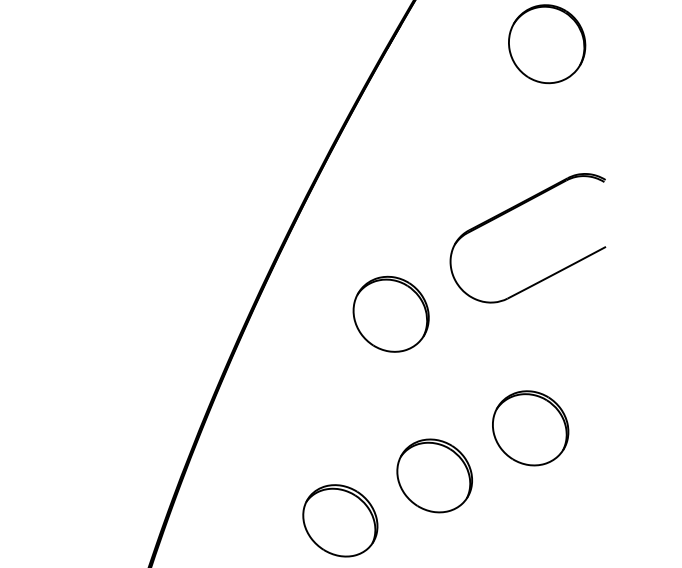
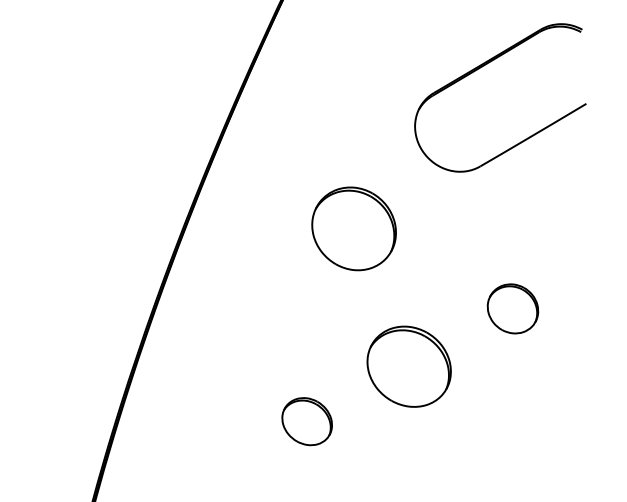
part: (390, 313) -> (353, 228), moved
part: (530, 428) -> (512, 309), size x0.6
part: (340, 520) -> (307, 421), size x0.6

